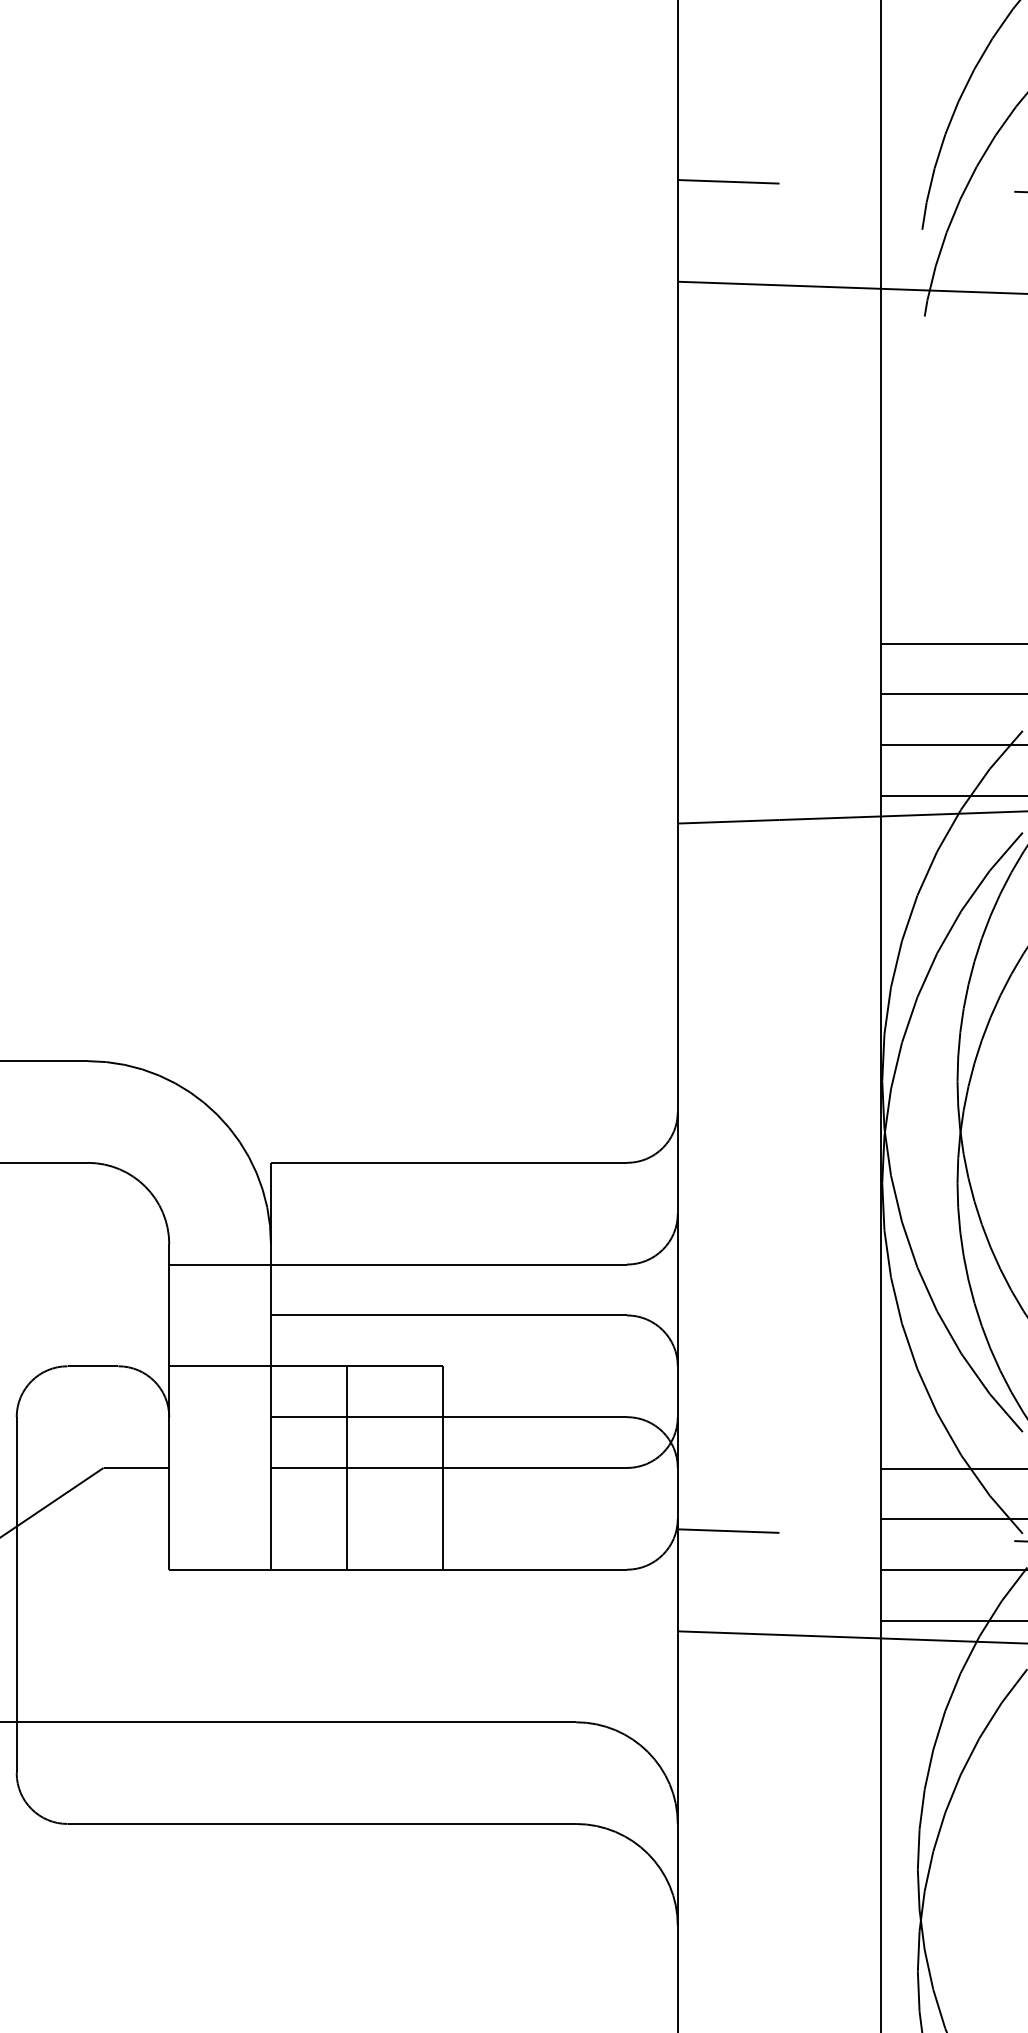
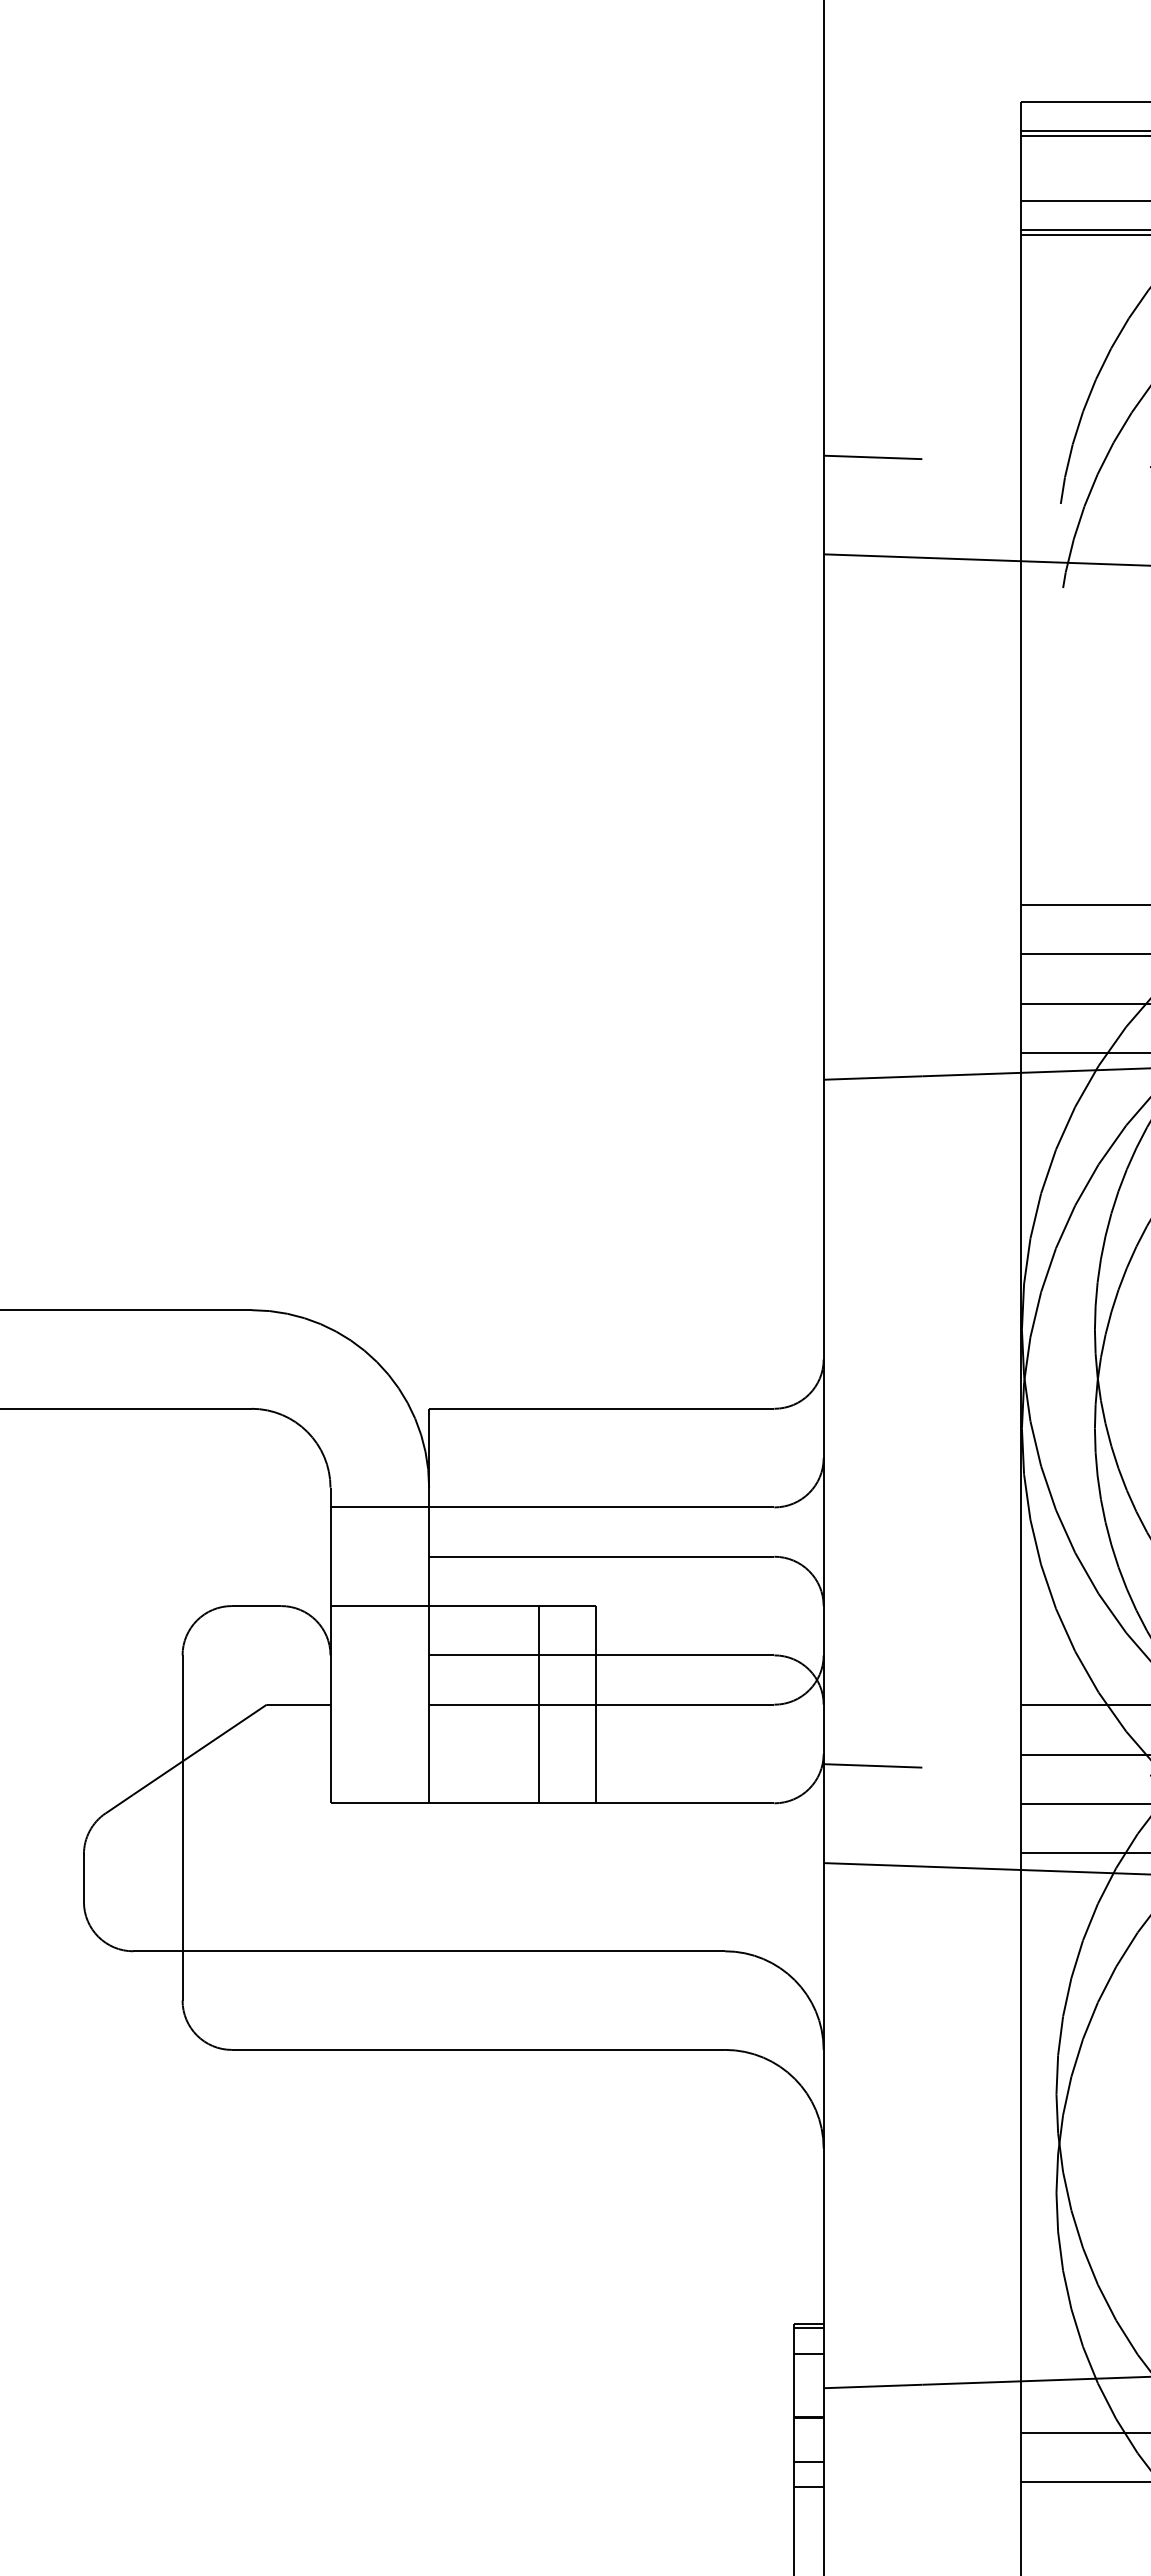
line: (347, 1467) -> (539, 1704), moved

